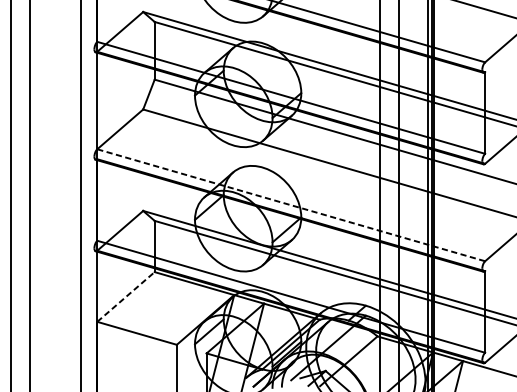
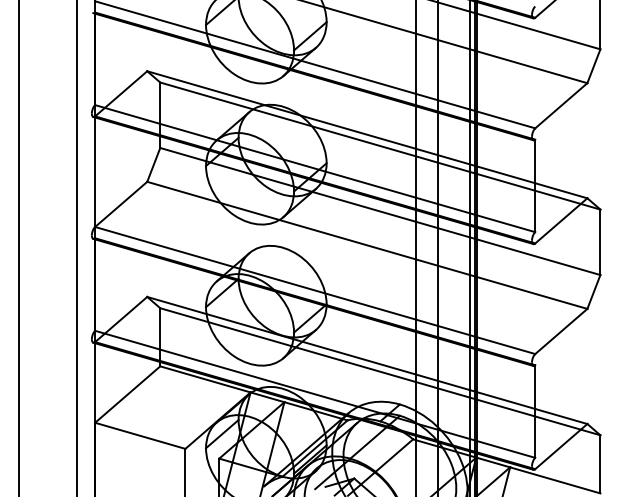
line: (291, 205) -> (315, 290), dashed -> solid
line: (126, 296) -> (128, 394), dashed -> solid

